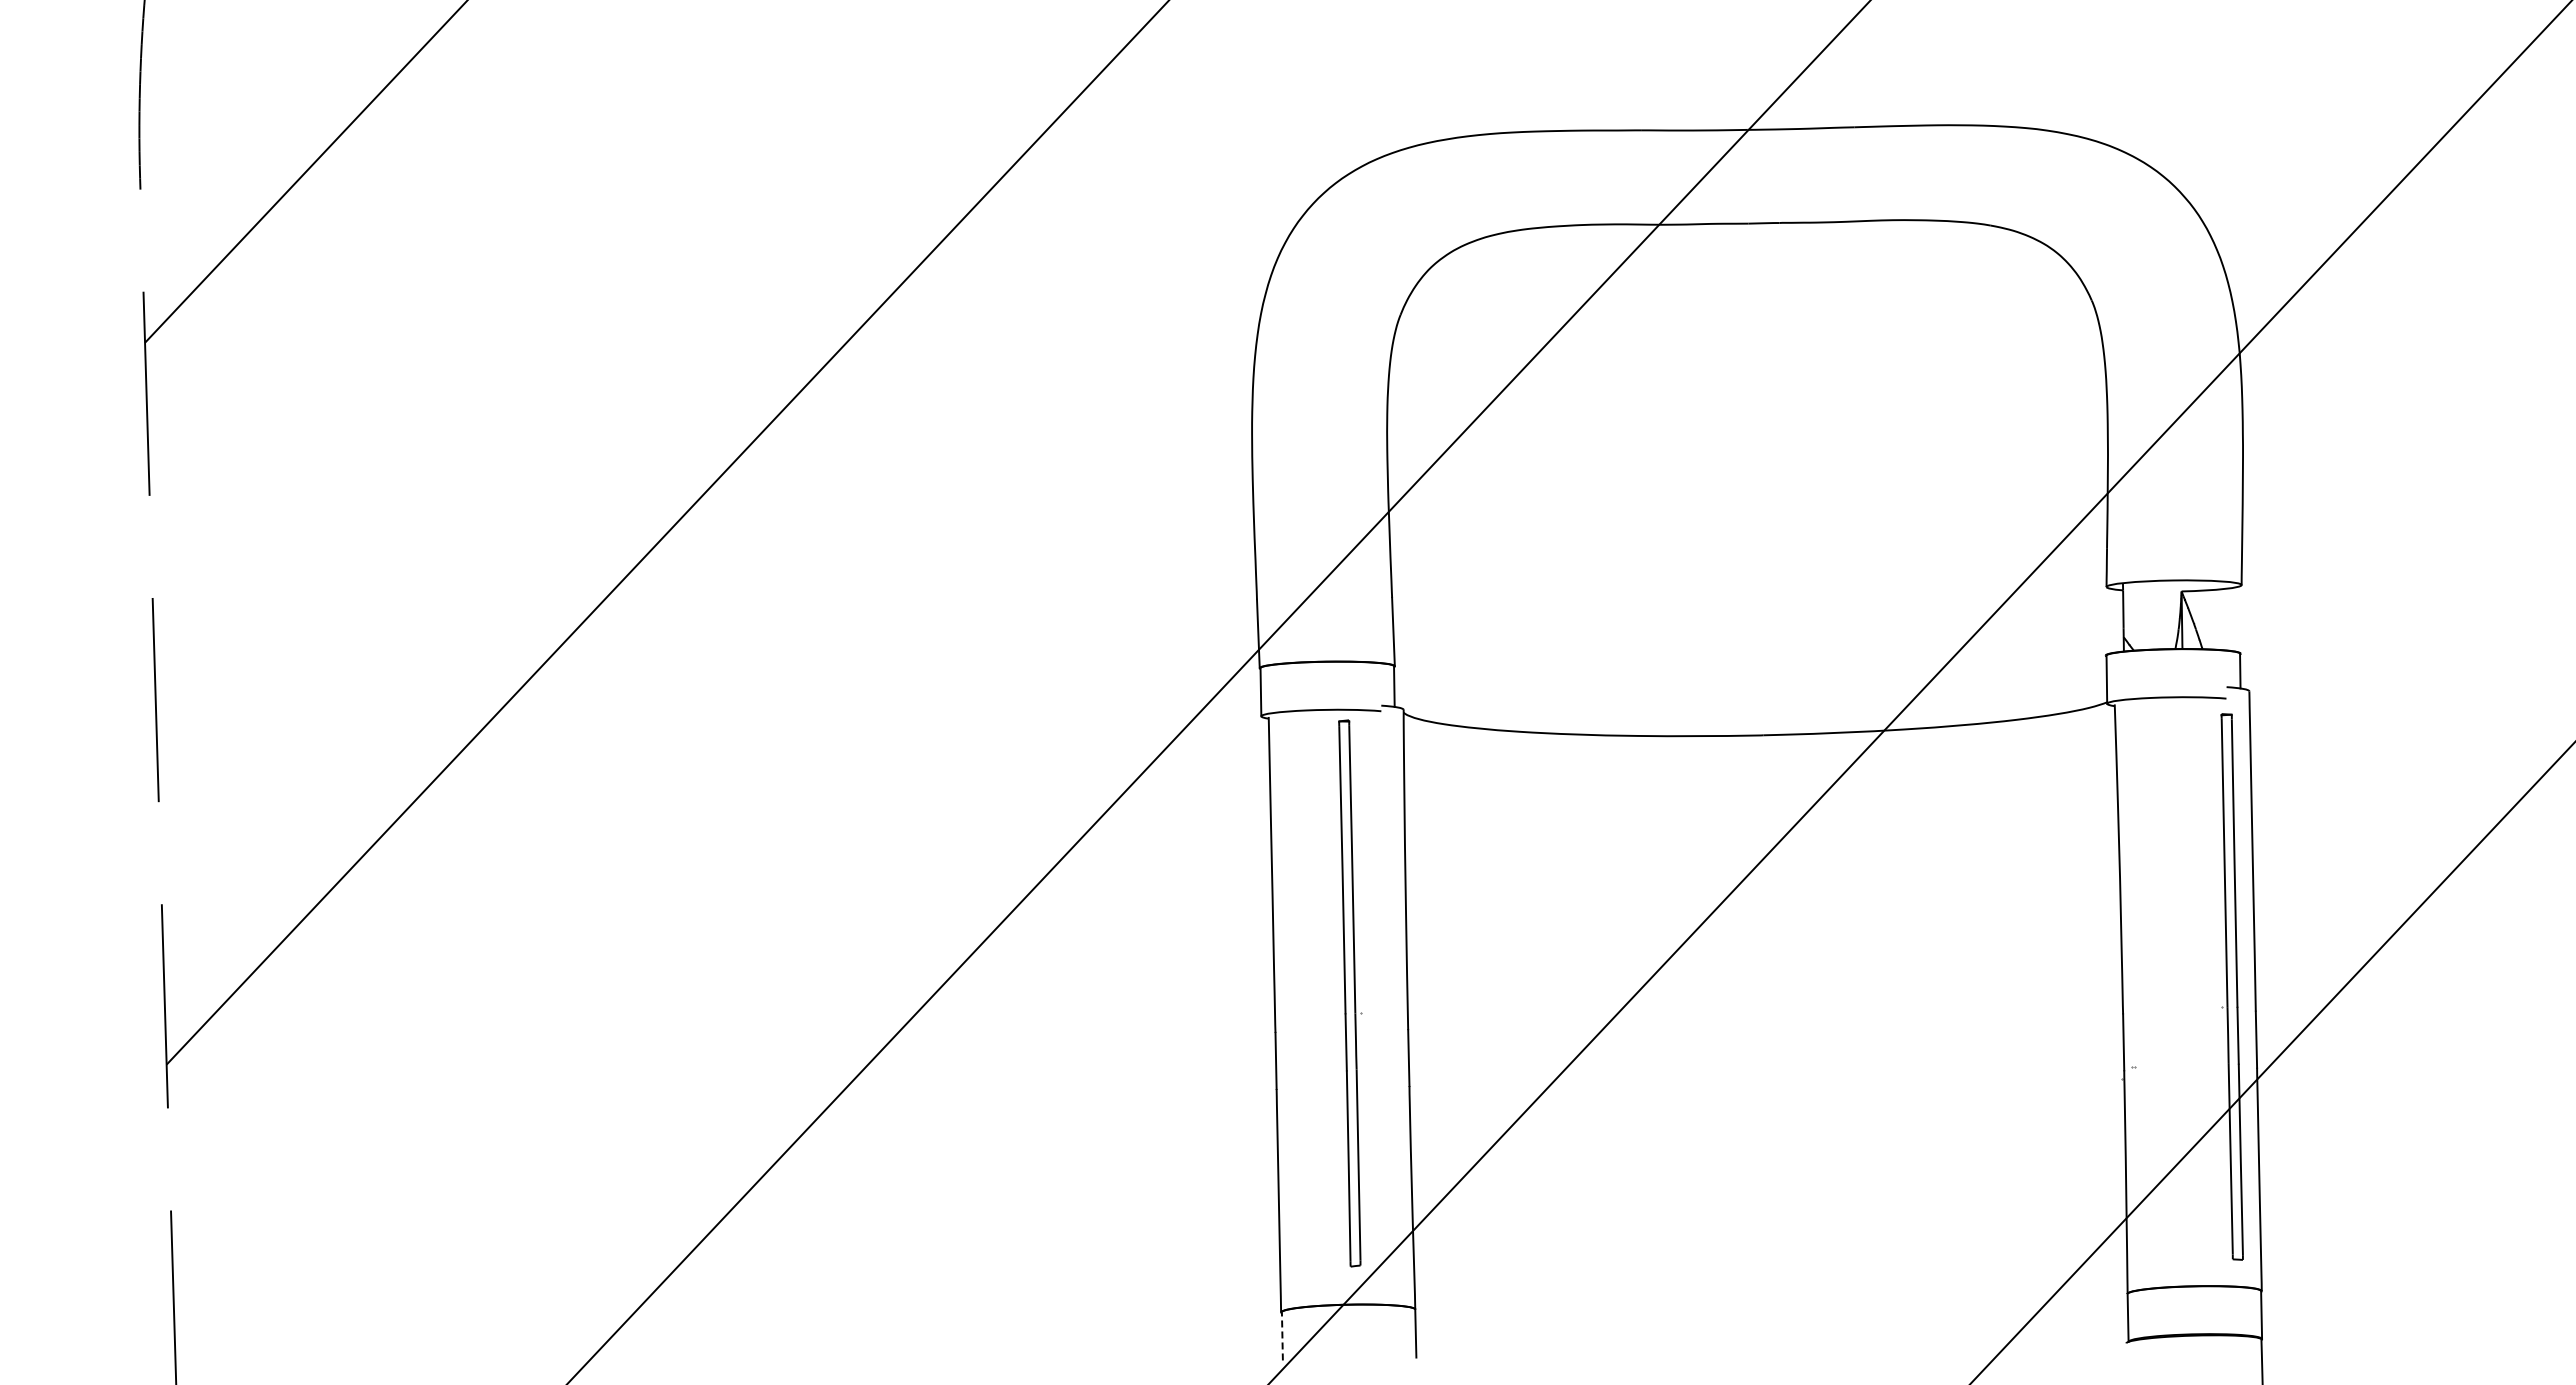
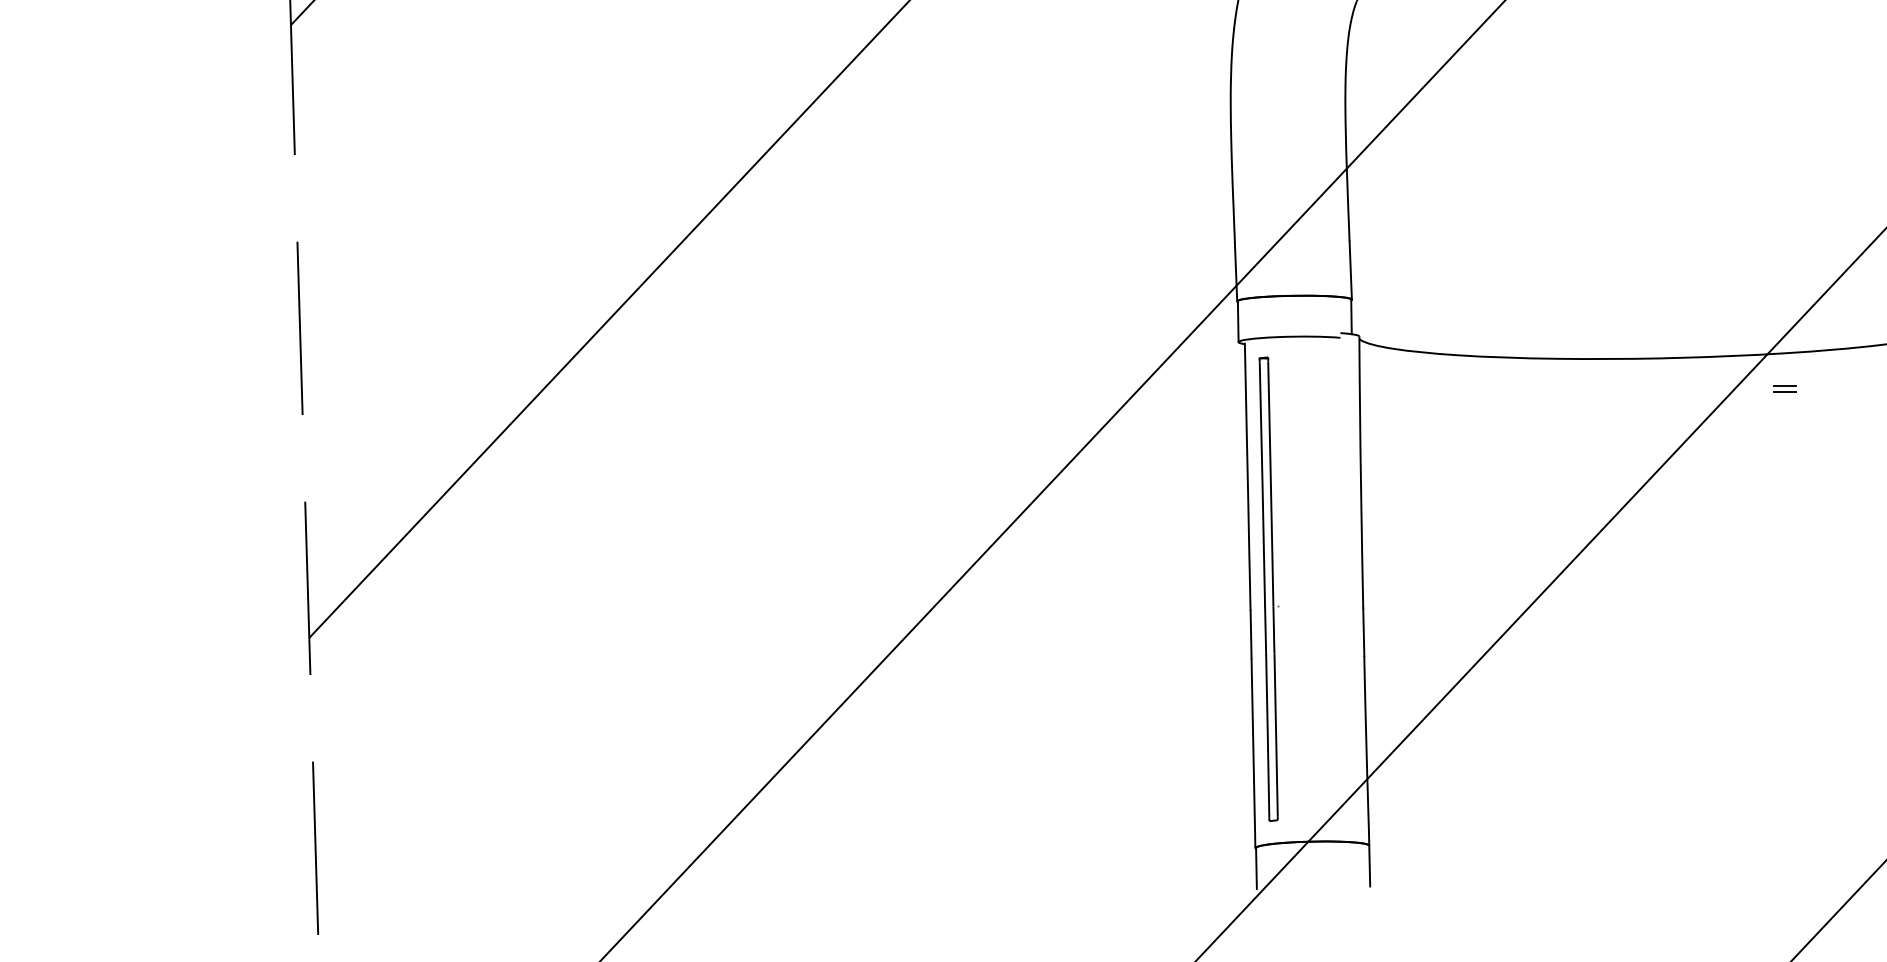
line: (1904, 768) -> (1784, 386), added
line: (1904, 774) -> (1784, 391), added
part: (1350, 993) -> (1269, 589), moved
line: (1282, 1335) -> (1256, 867), dashed -> solid

